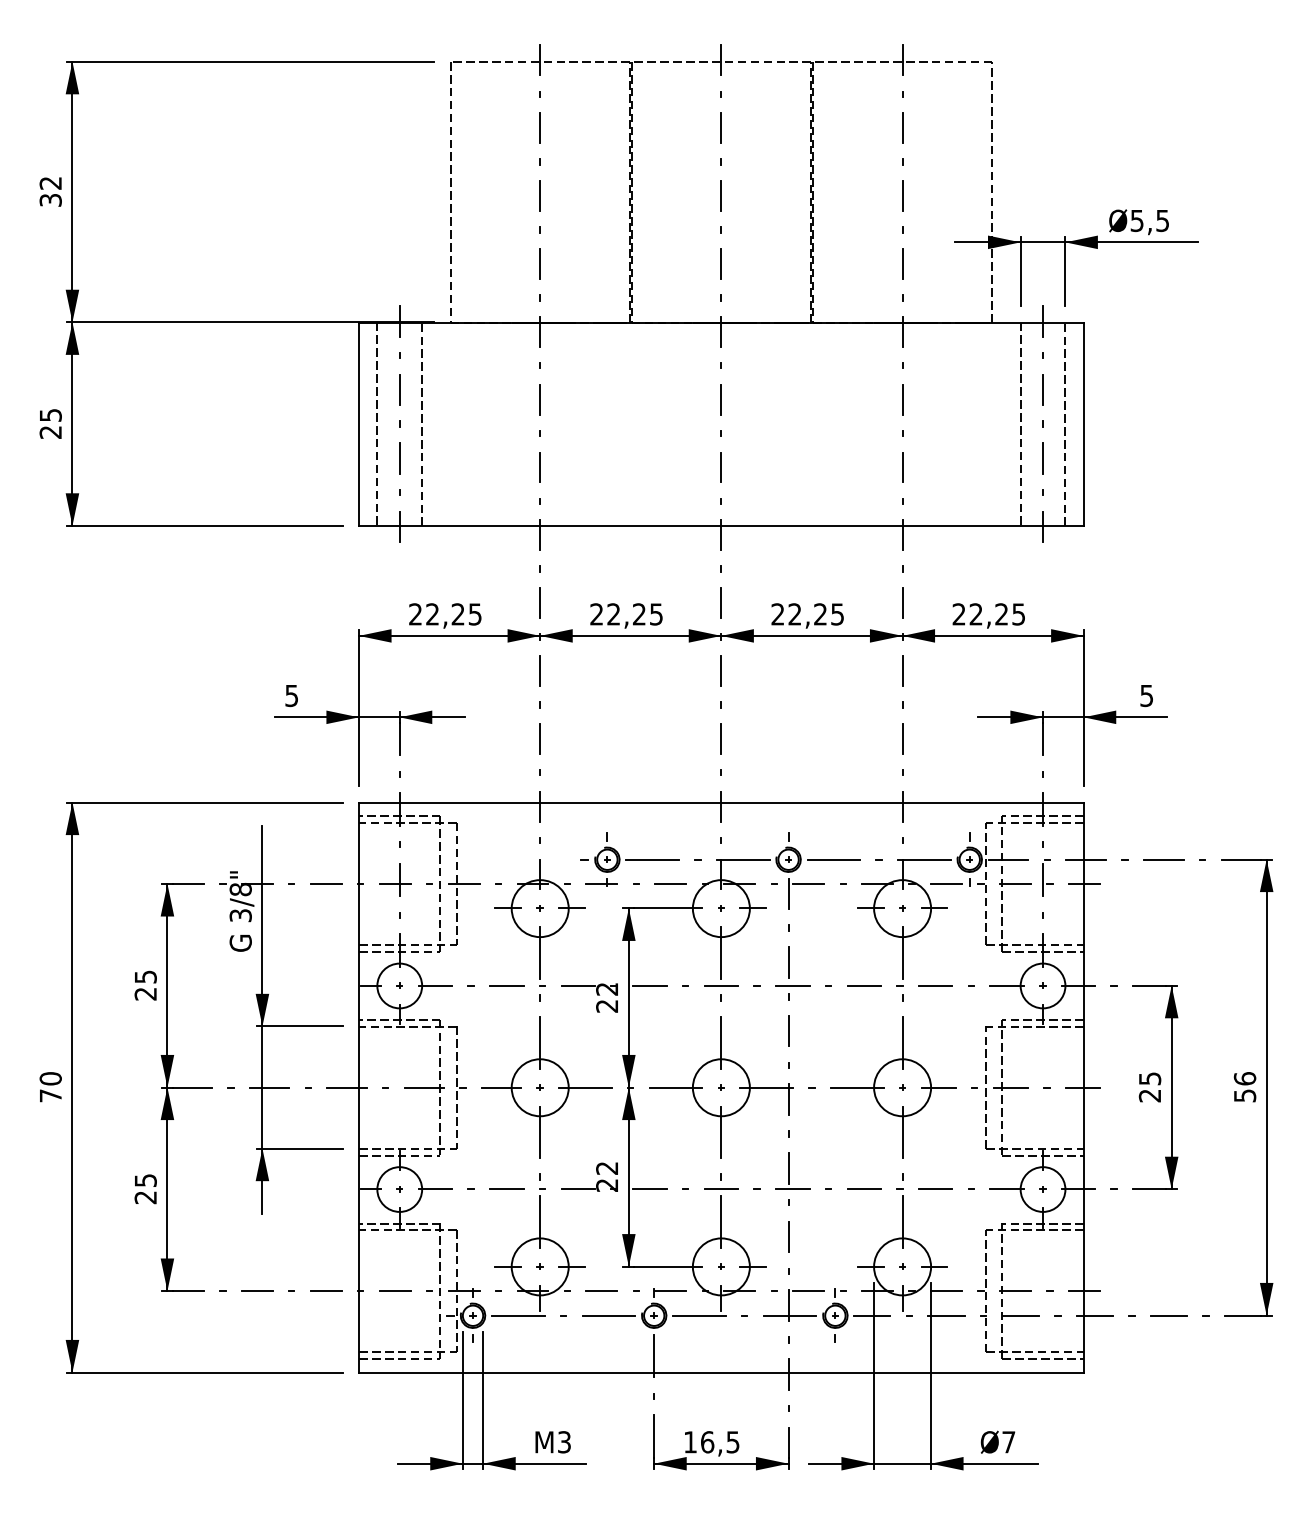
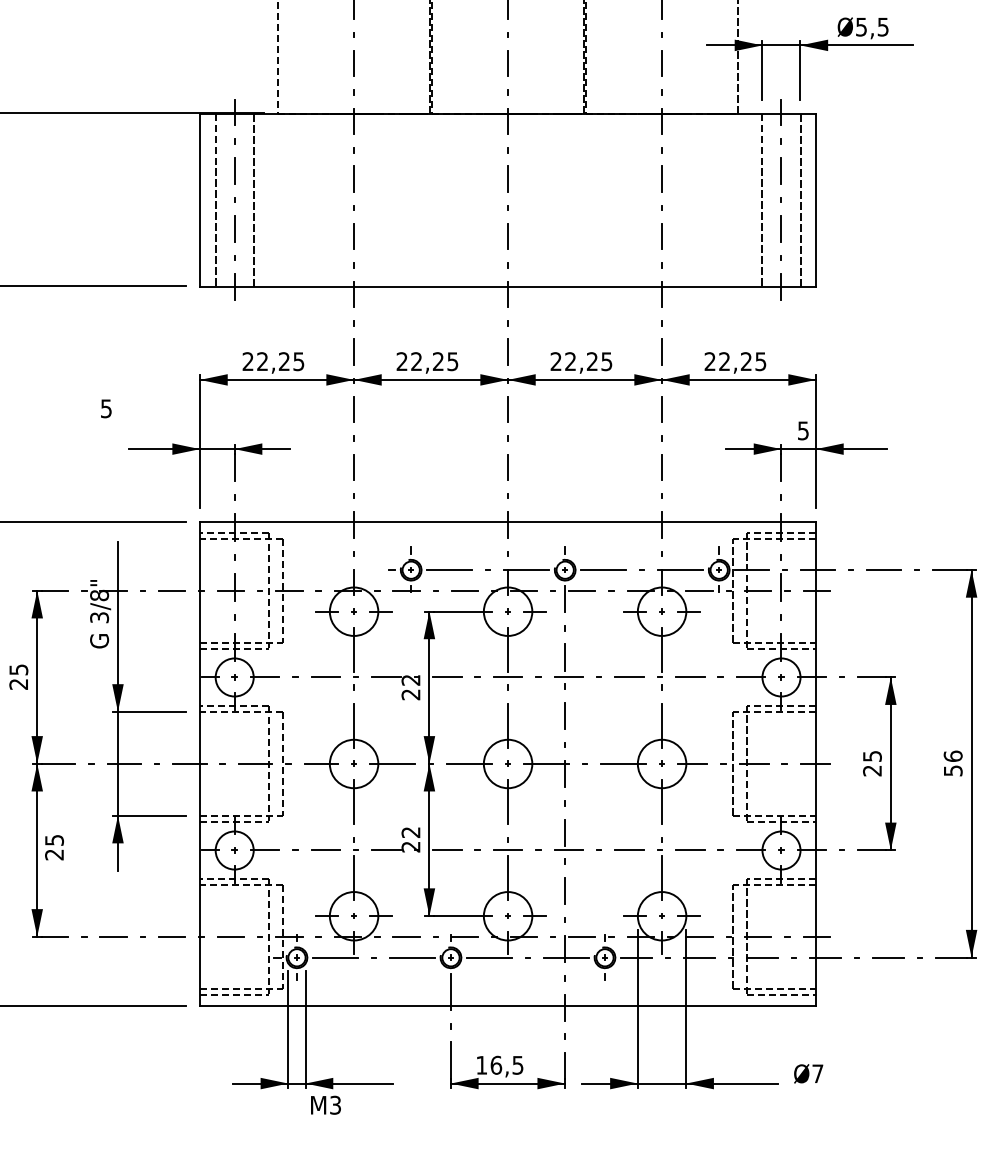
text: (291, 696) -> (106, 409), moved
text: (1146, 696) -> (803, 431), moved
text: (145, 1189) -> (54, 847), moved
text: (997, 1441) -> (808, 1073), moved
text: (552, 1442) -> (325, 1105), moved

